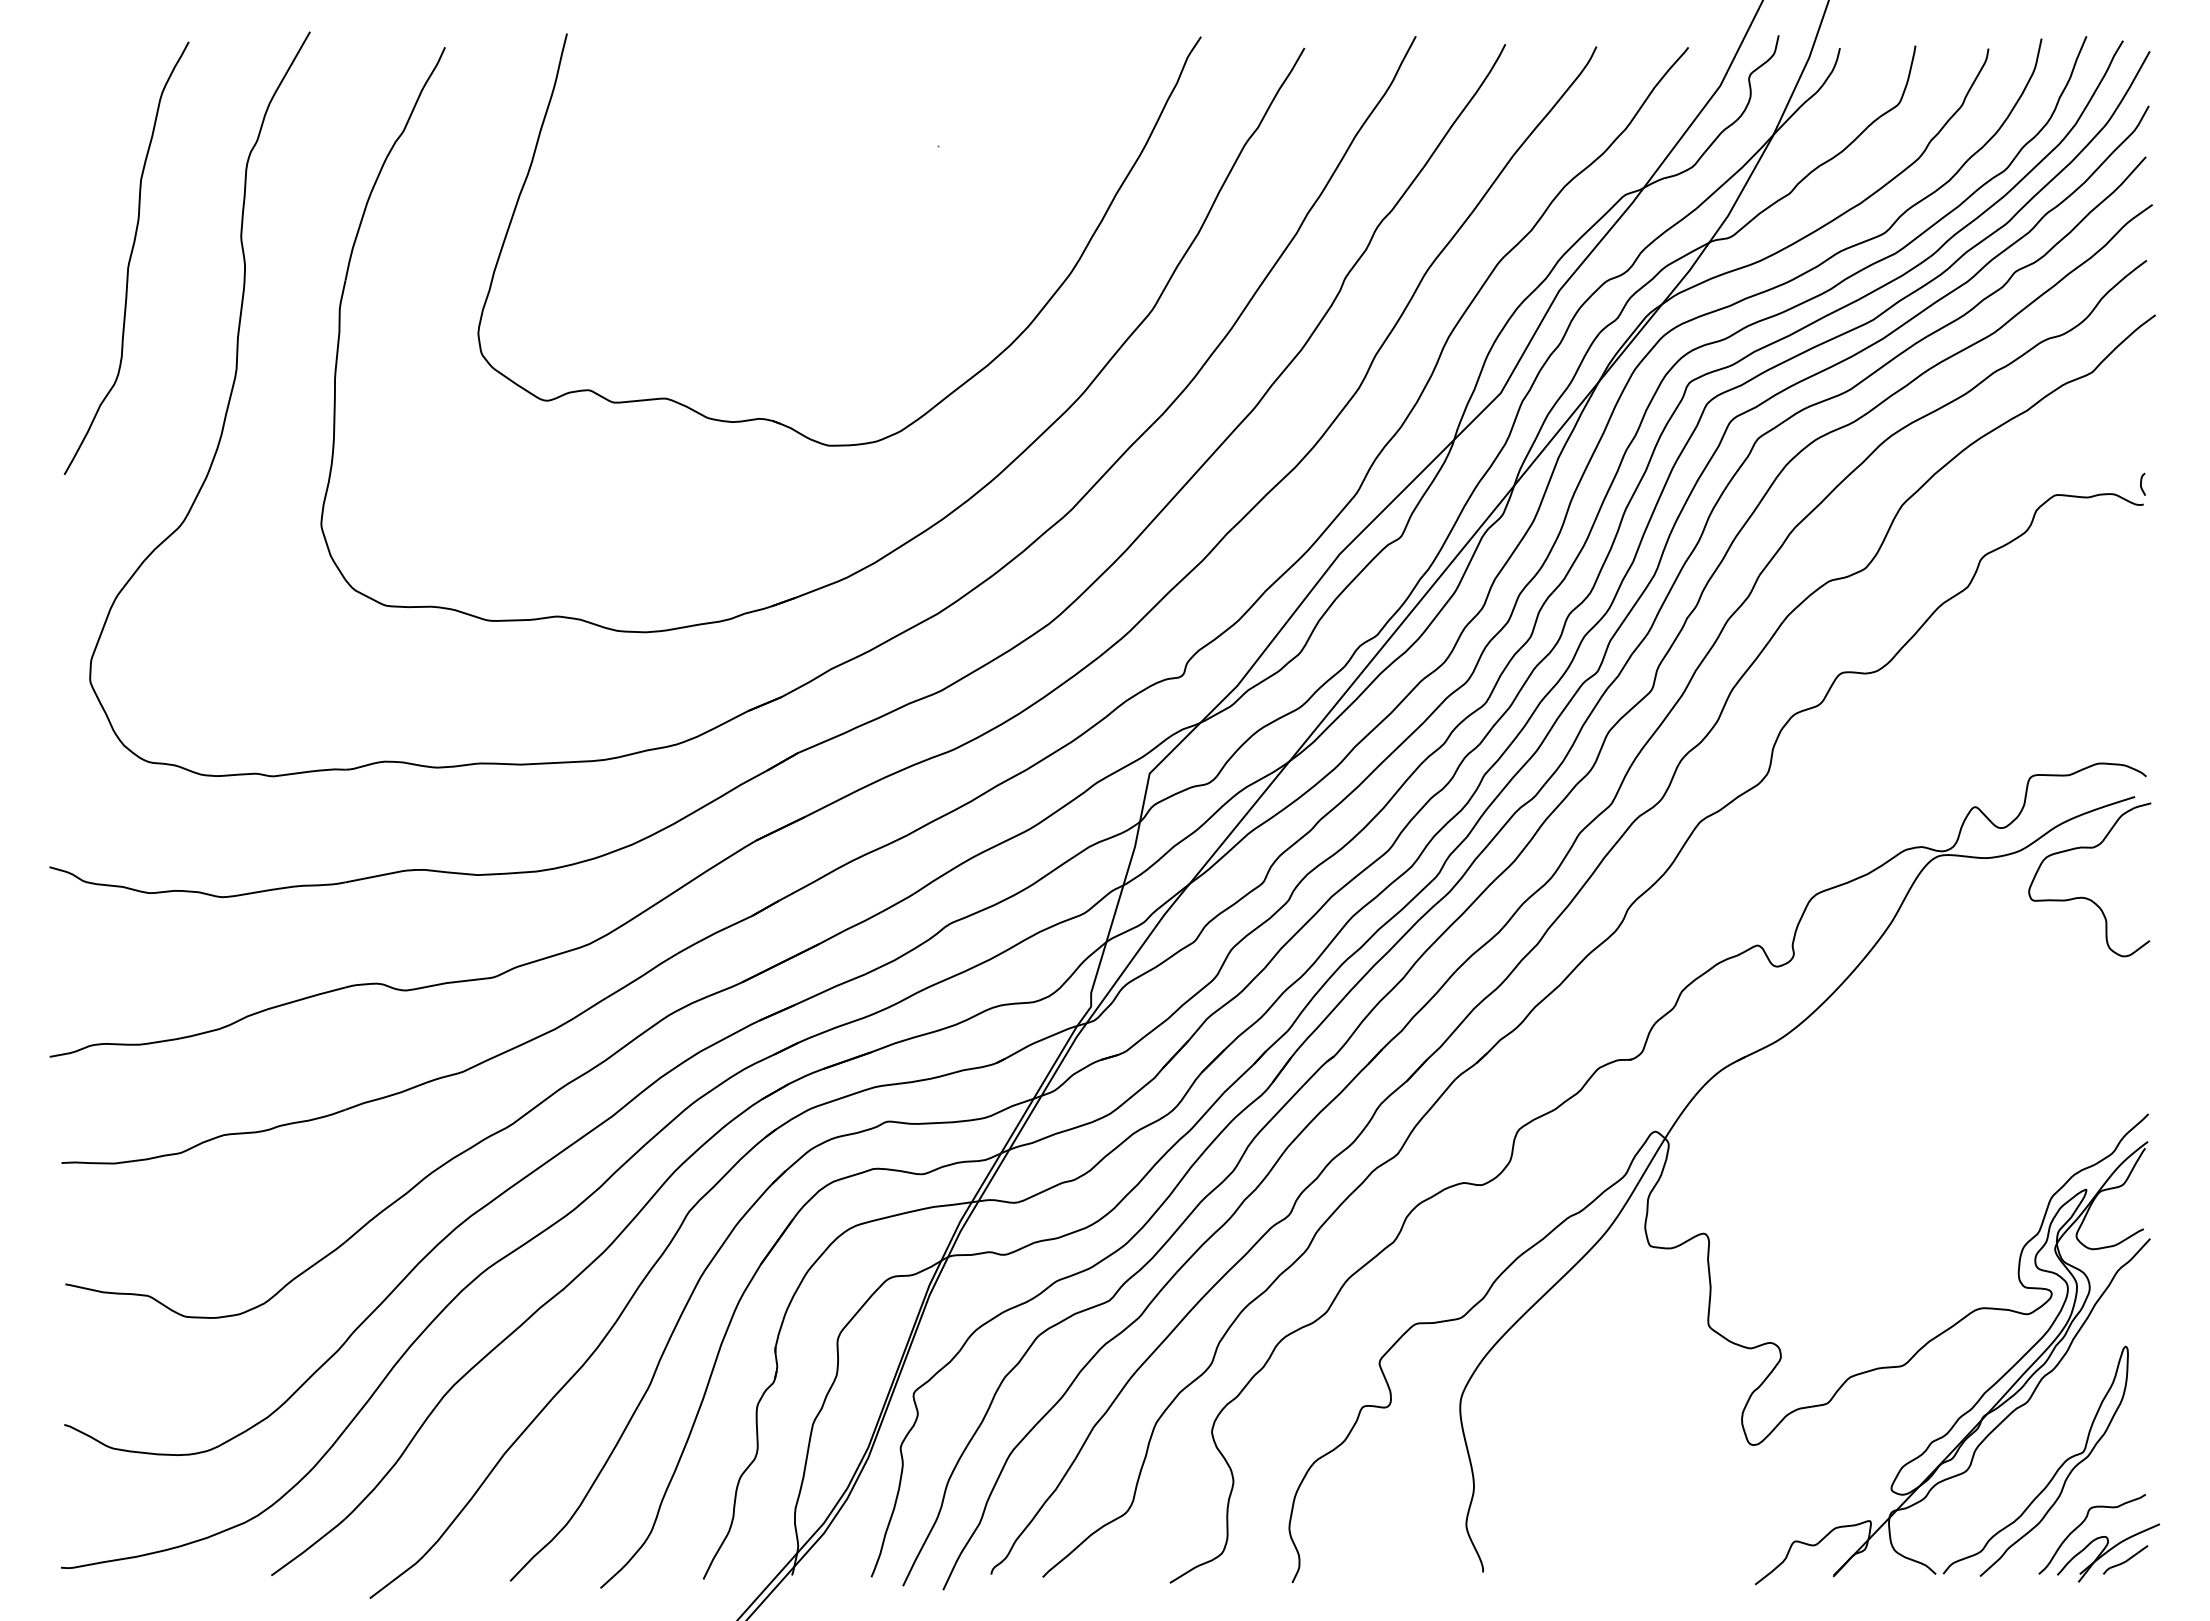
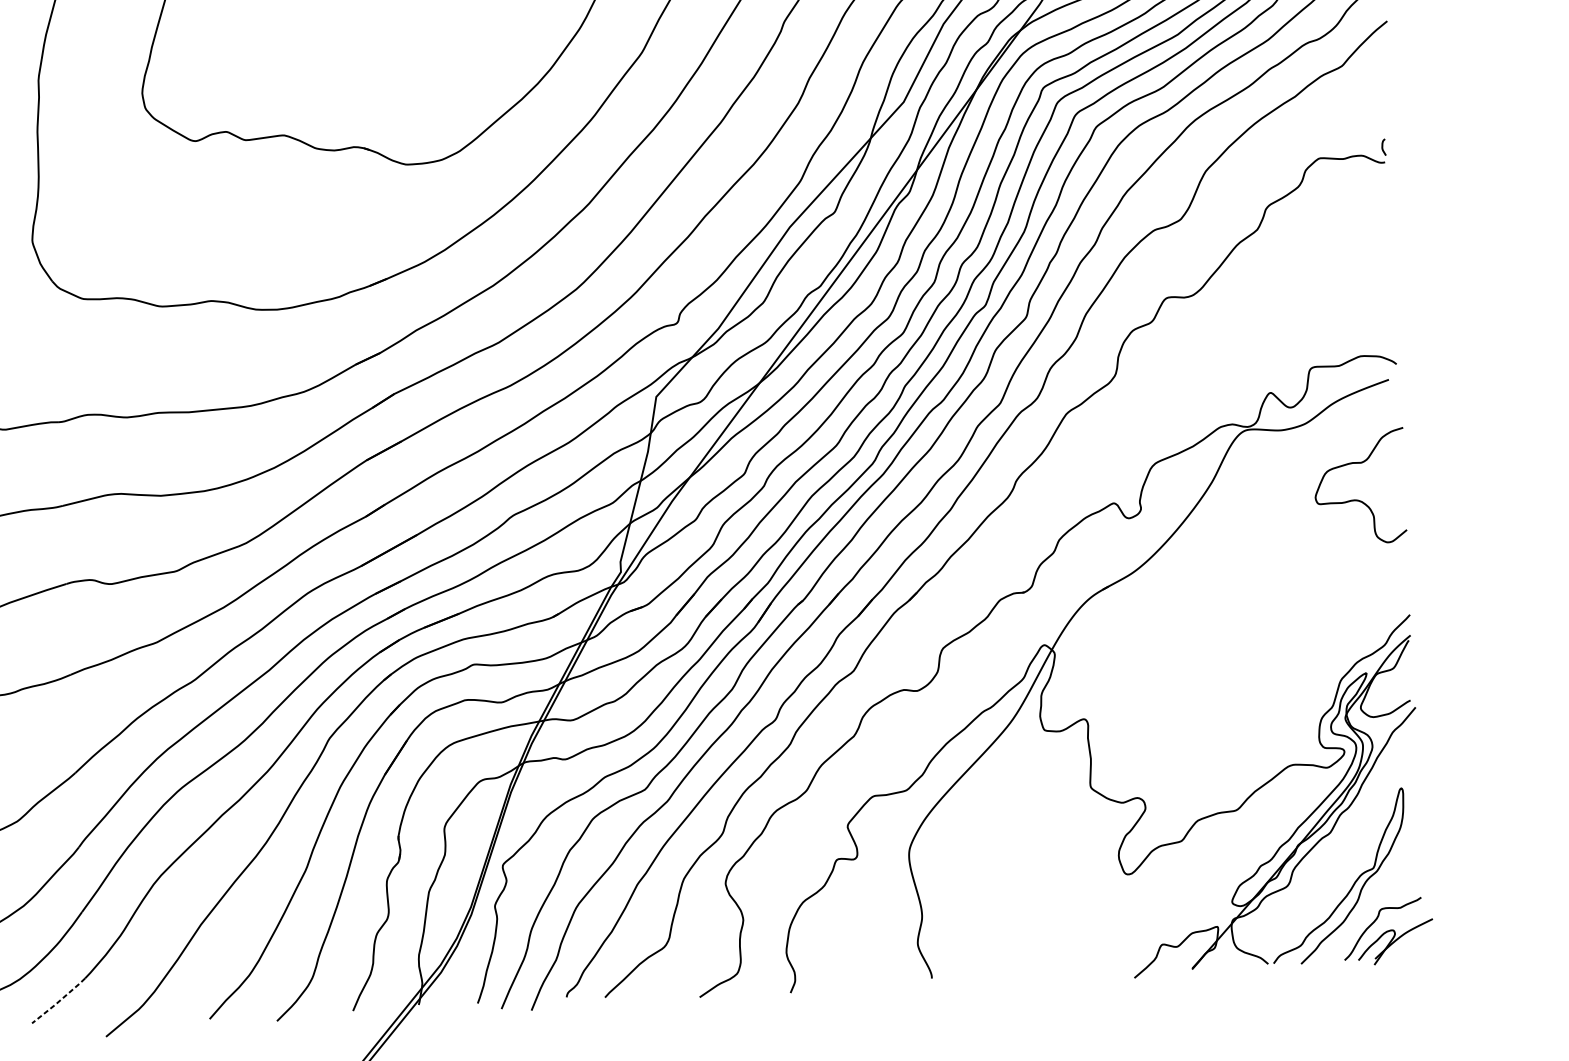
curve: (2087, 897) -> (1359, 499), moved
line: (308, 1548) -> (58, 1001), solid -> dashed
curve: (2126, 1559) -> (1409, 946), removed

